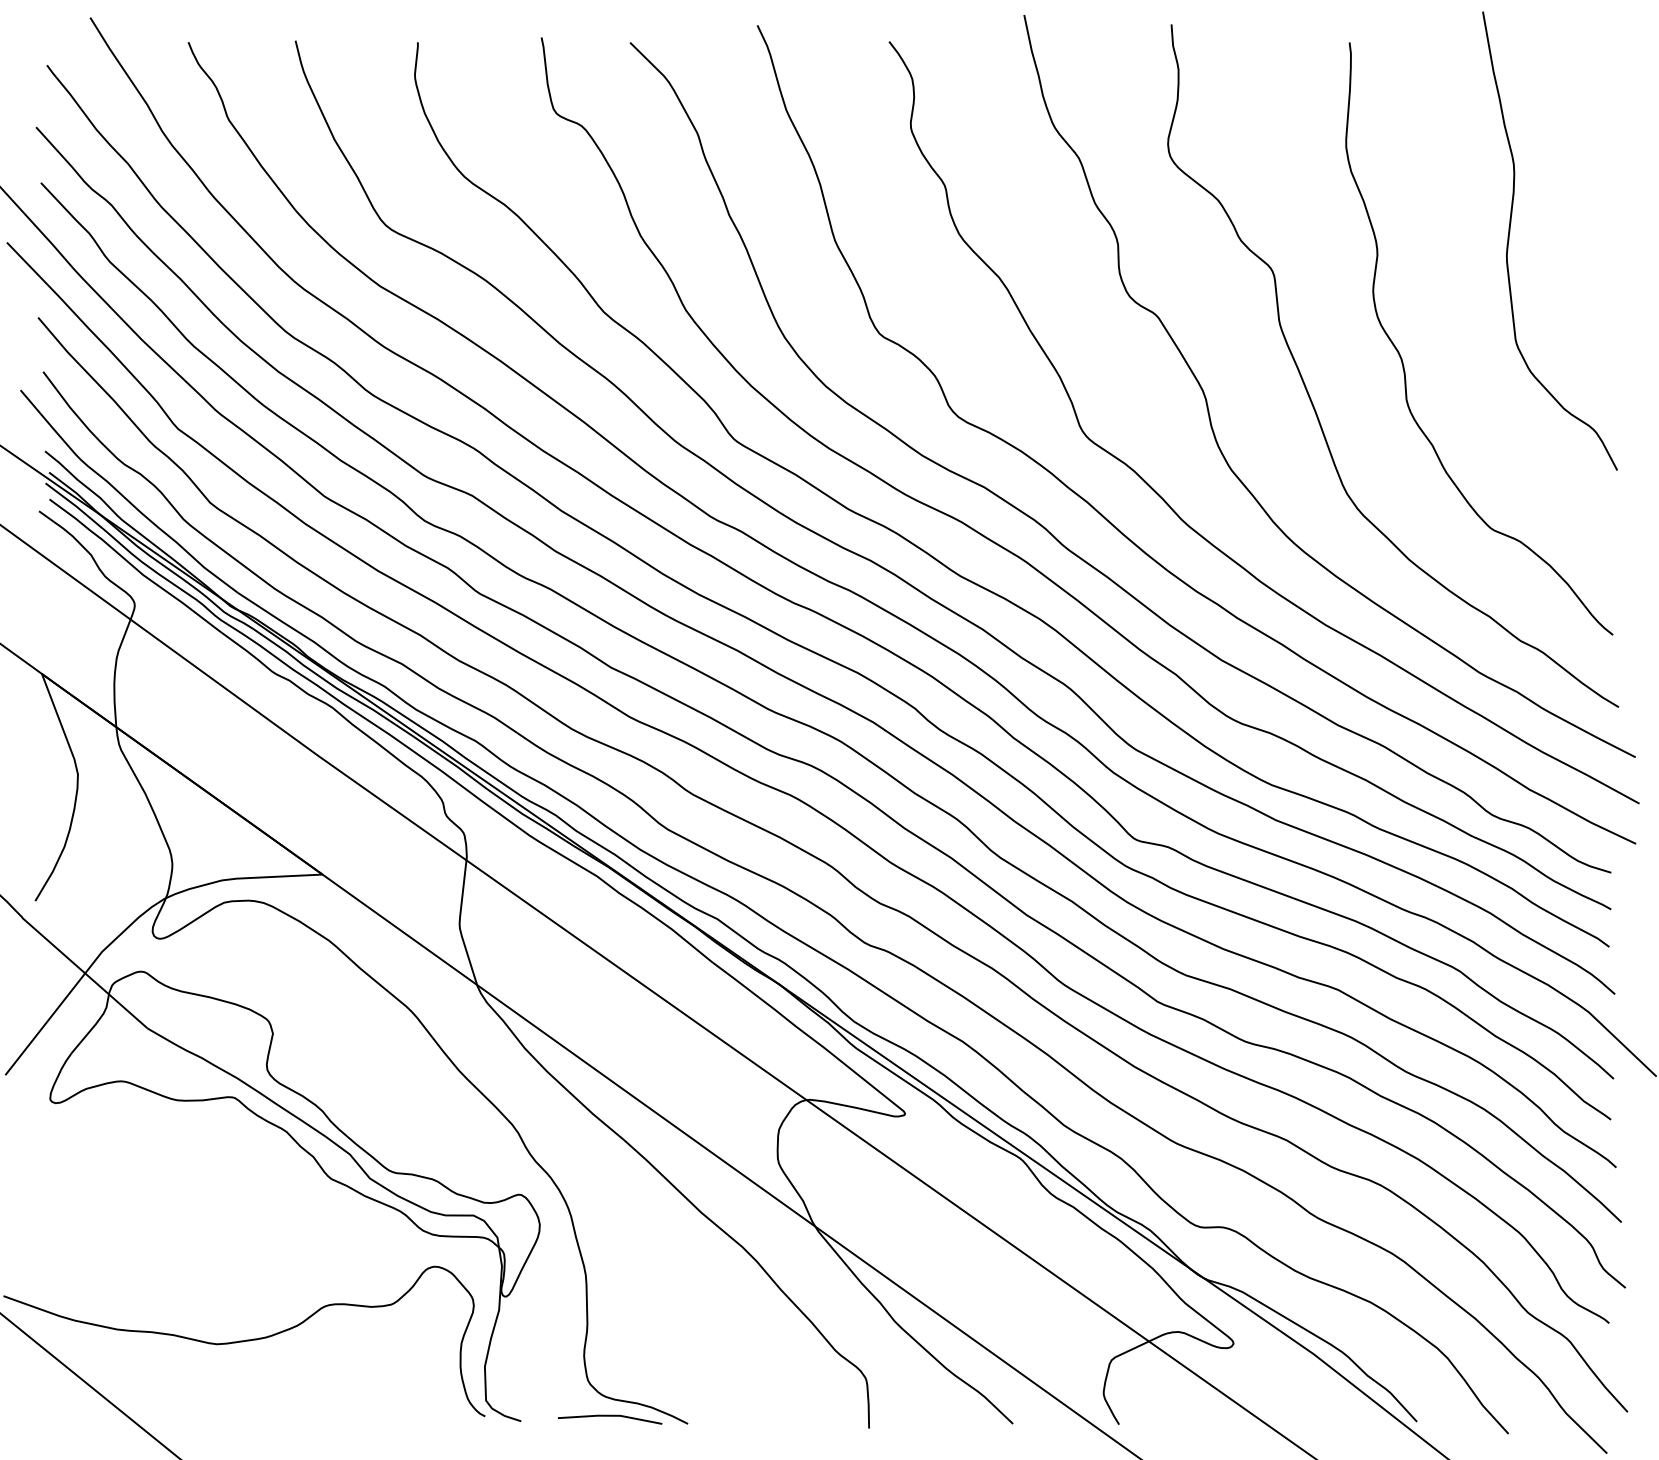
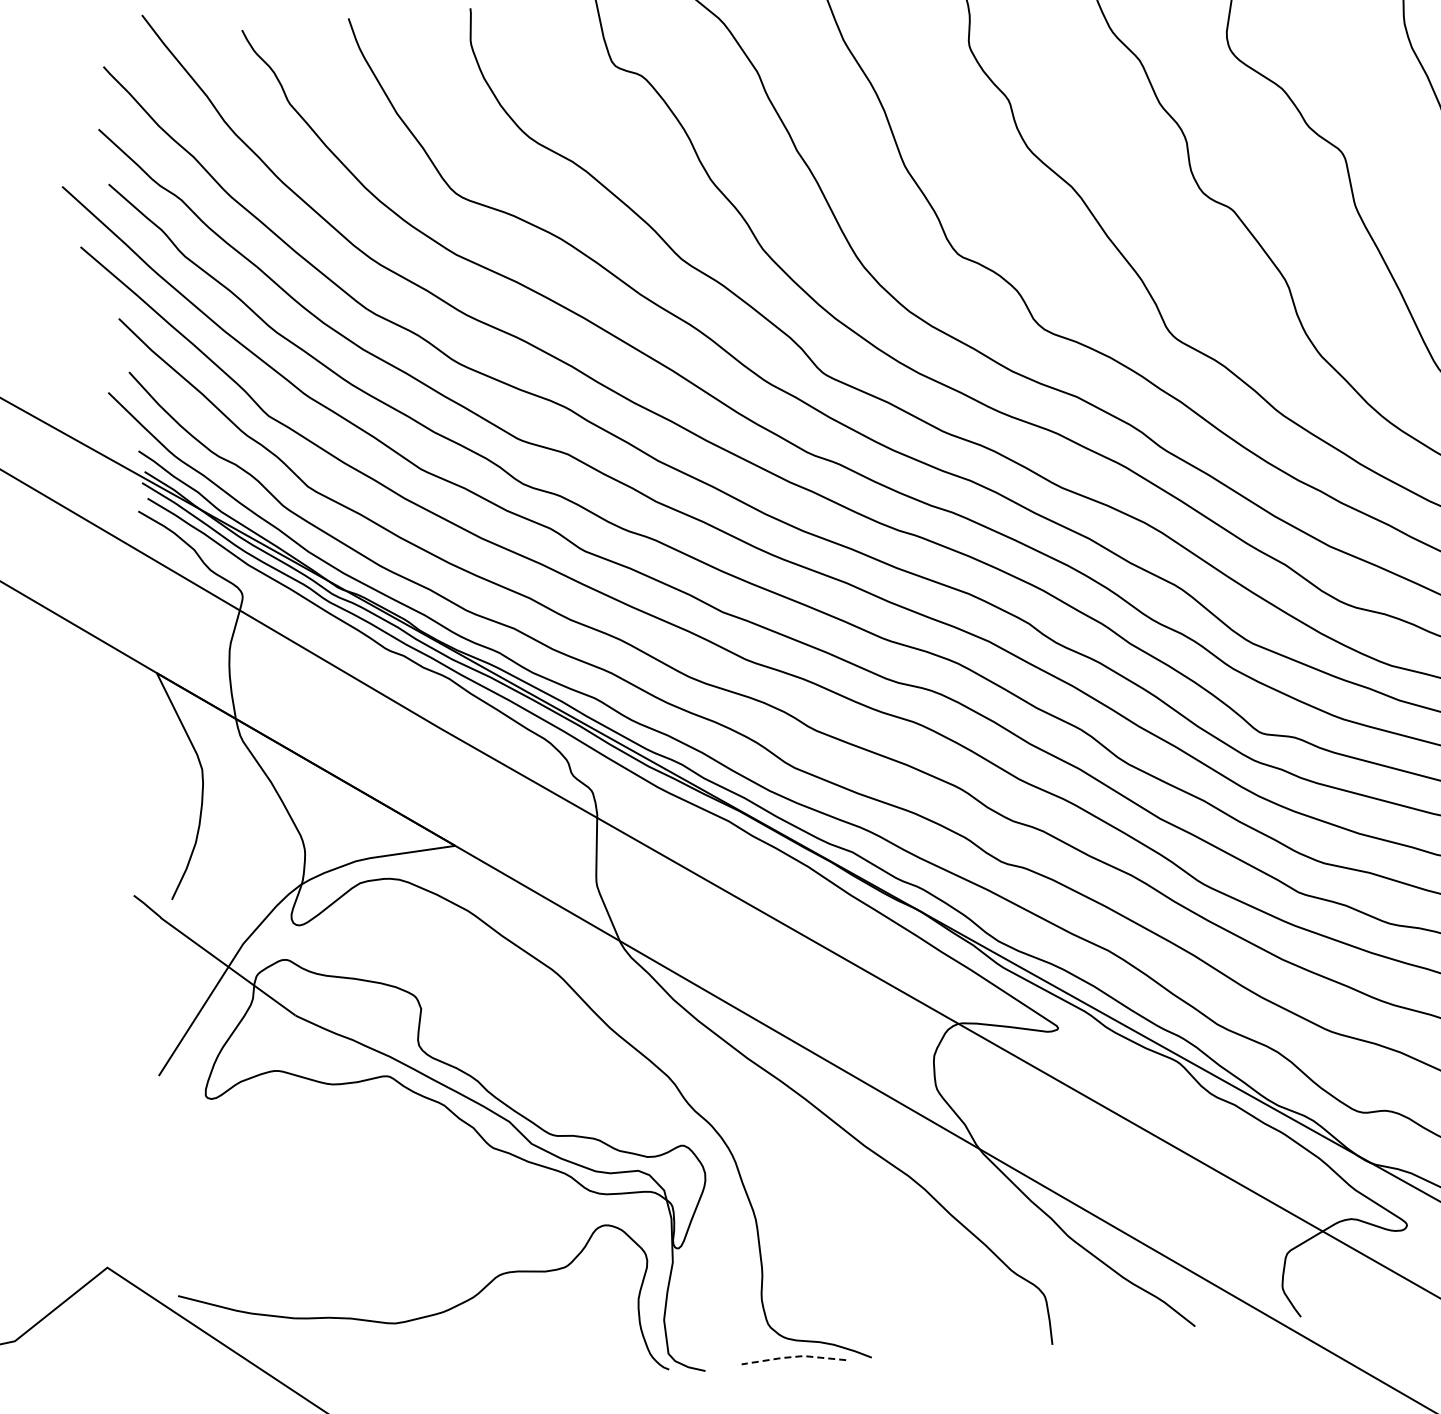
line: (609, 1415) -> (792, 1356), solid -> dashed

